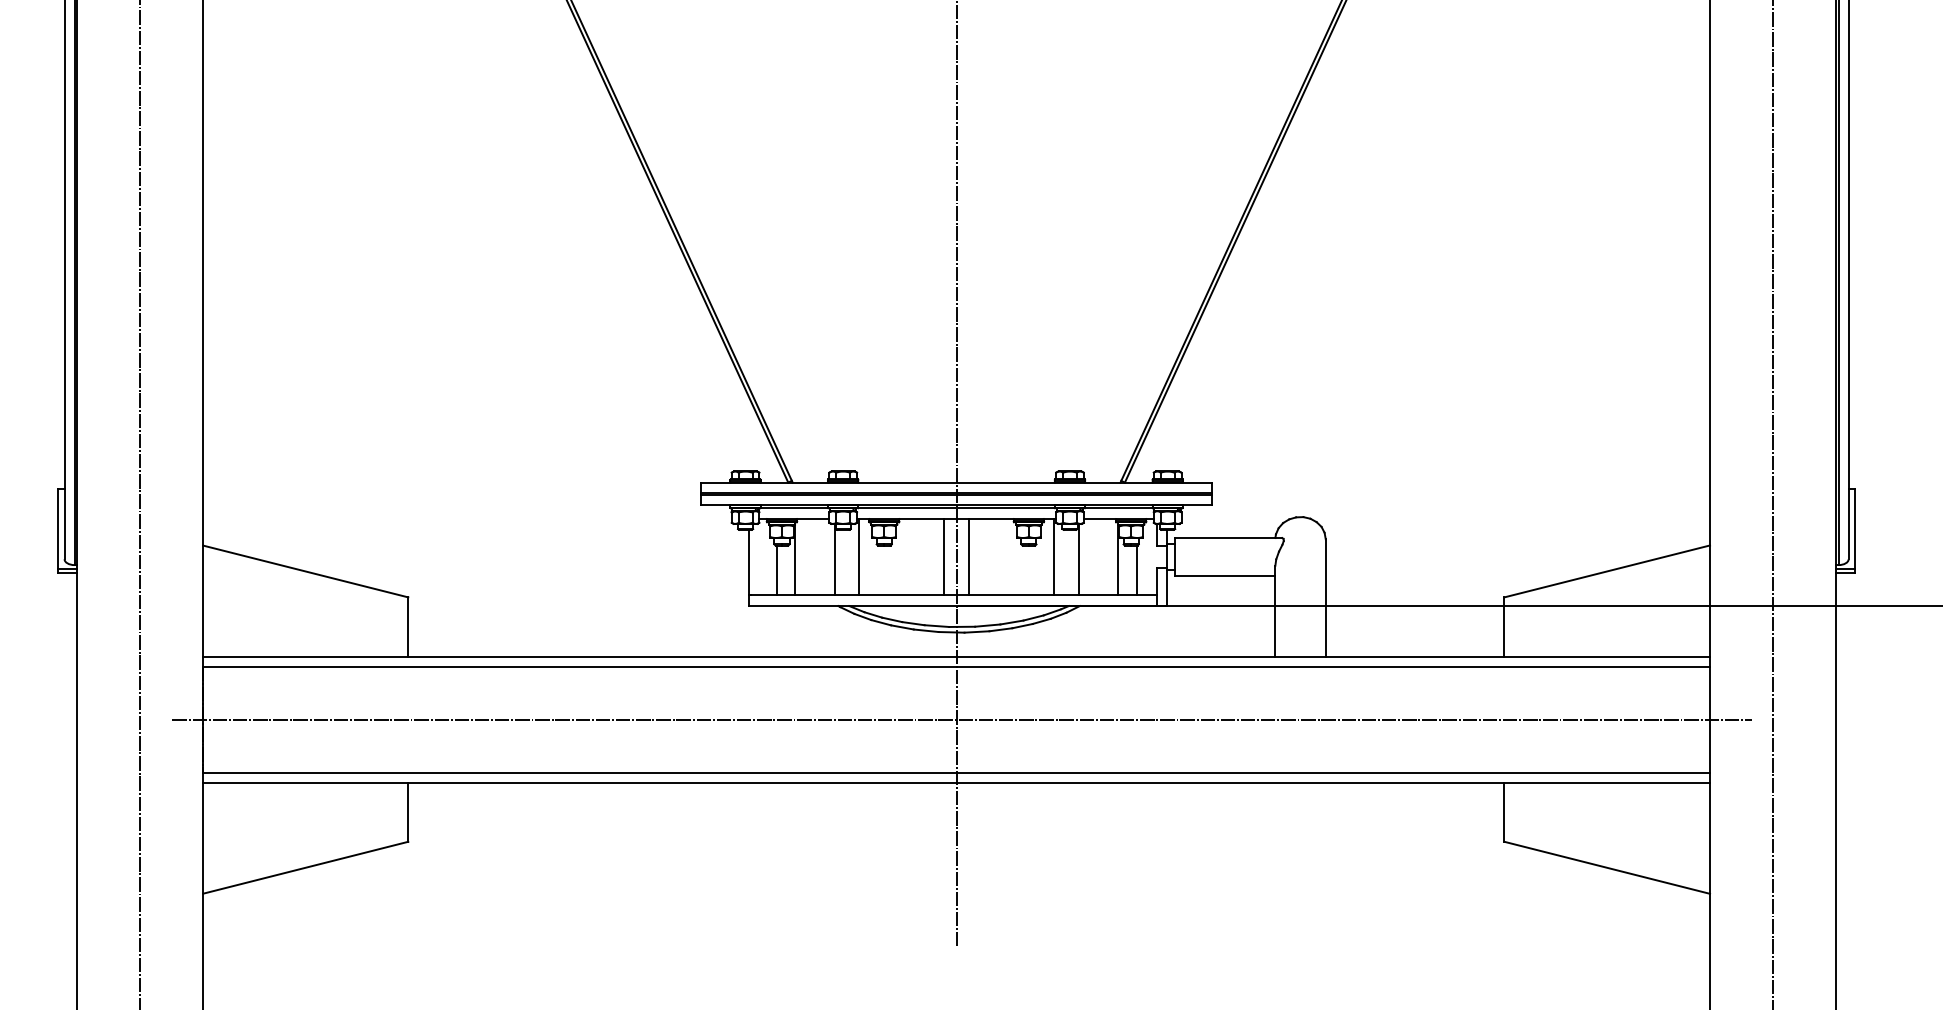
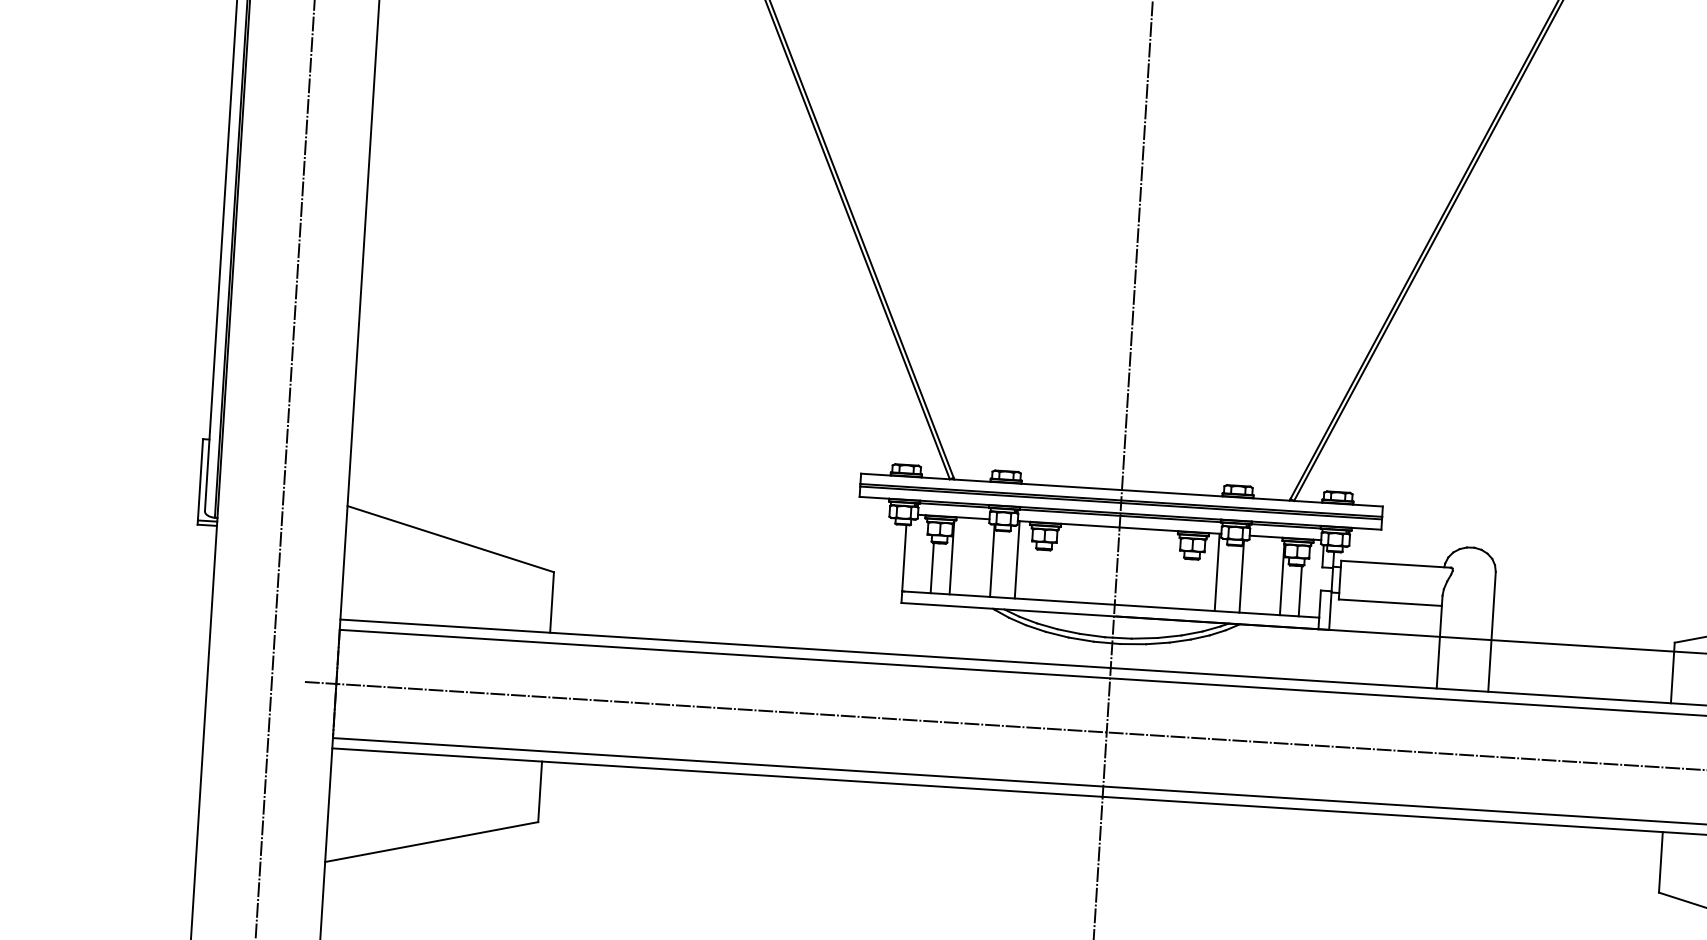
line: (944, 556) -> (1104, 564), removed
line: (969, 556) -> (1130, 566), removed

